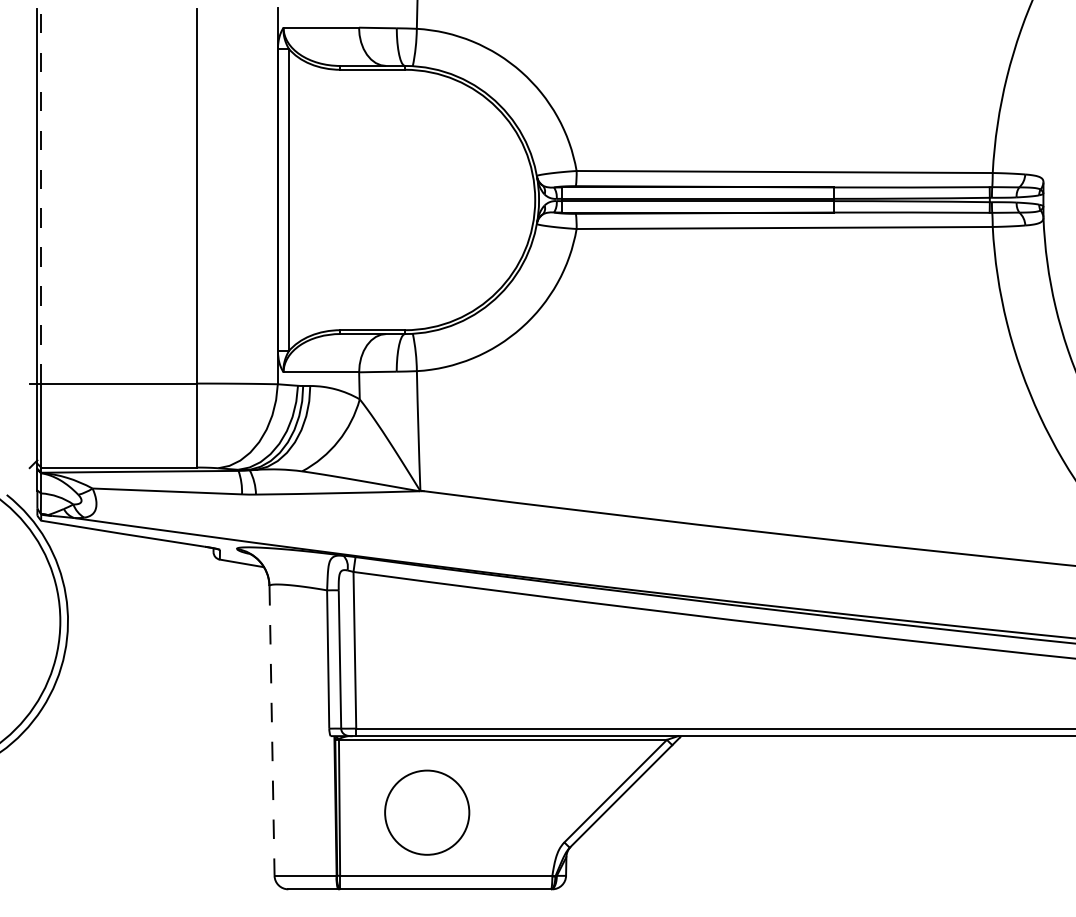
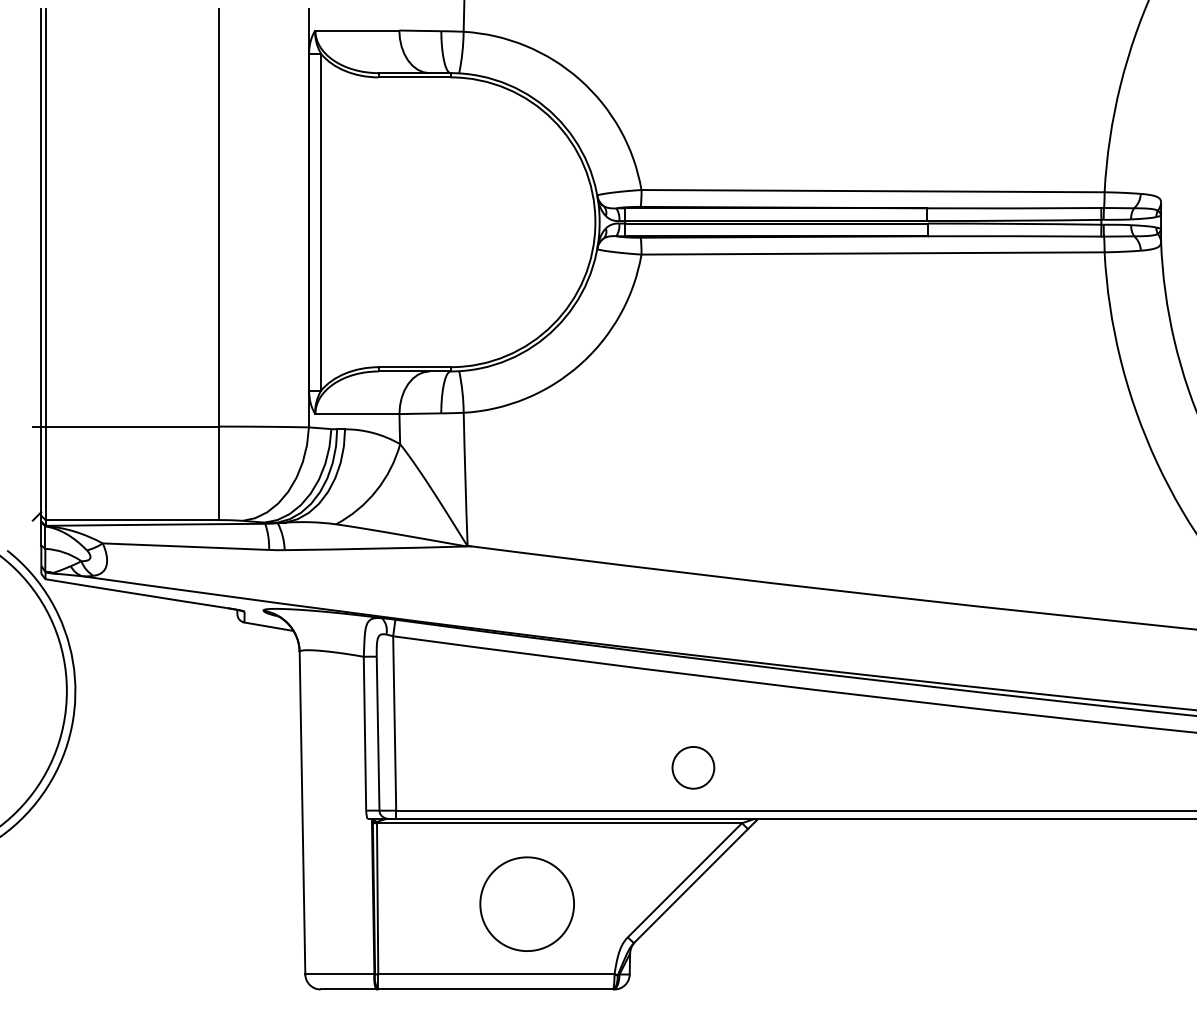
line: (41, 196) -> (45, 218), dashed -> solid
circle: (623, 689) -> (693, 767), added
line: (272, 731) -> (302, 813), dashed -> solid
circle: (426, 812) -> (526, 903), moved

